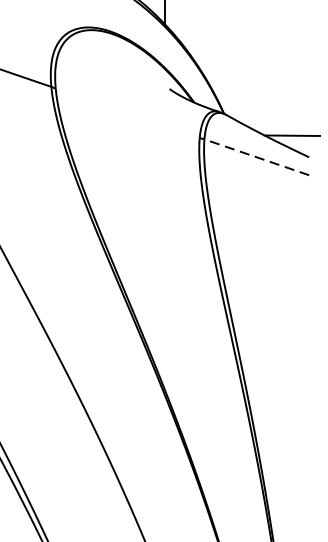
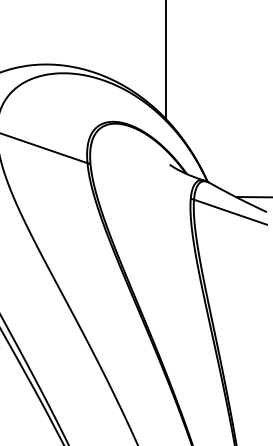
line: (256, 157) -> (230, 212), dashed -> solid

